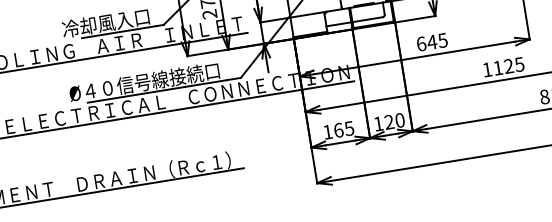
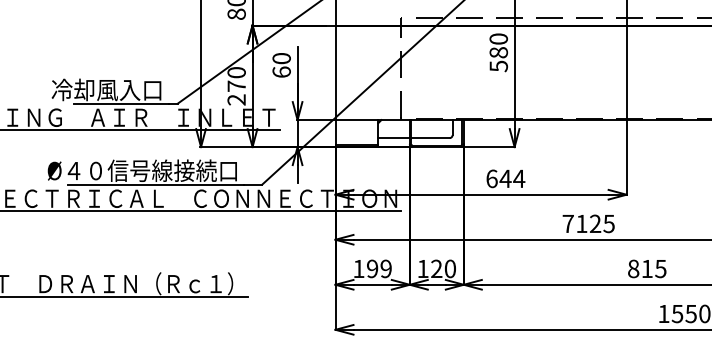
text: (443, 40) -> (519, 178), 645 -> 644
text: (486, 69) -> (567, 223), 1125 -> 7125
text: (344, 129) -> (379, 268), 165 -> 199

